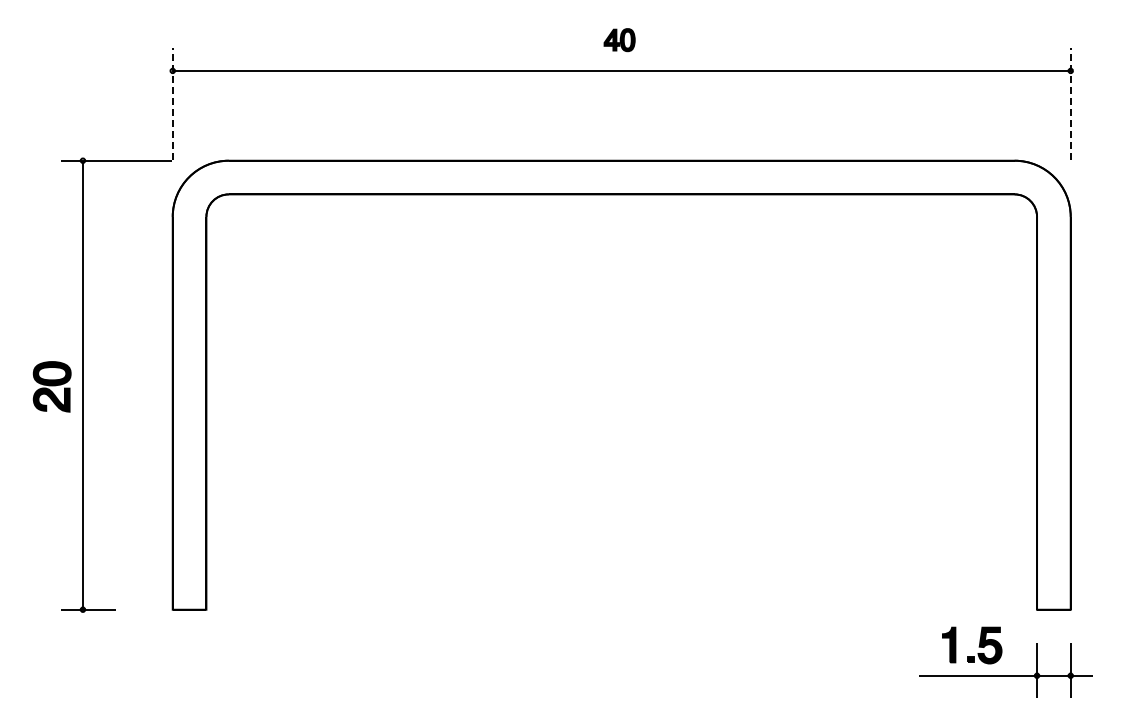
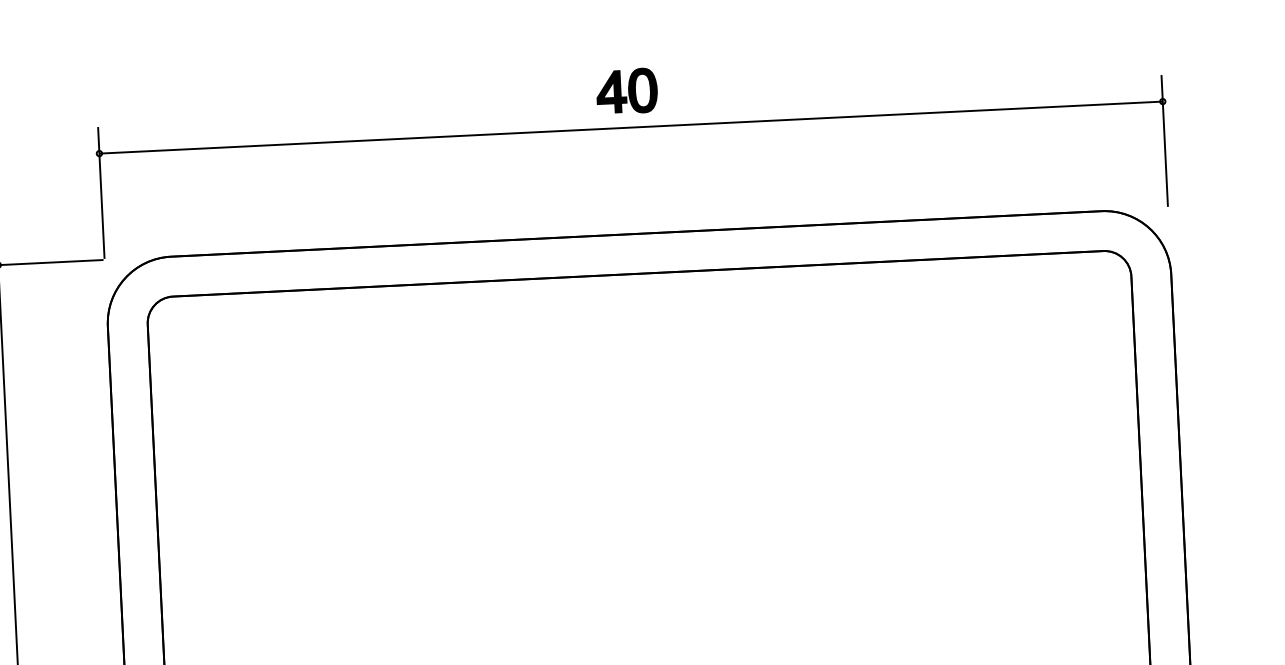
part: (619, 39) -> (626, 90), size x1.67
line: (172, 104) -> (101, 193), dashed -> solid
line: (1070, 104) -> (1164, 141), dashed -> solid

